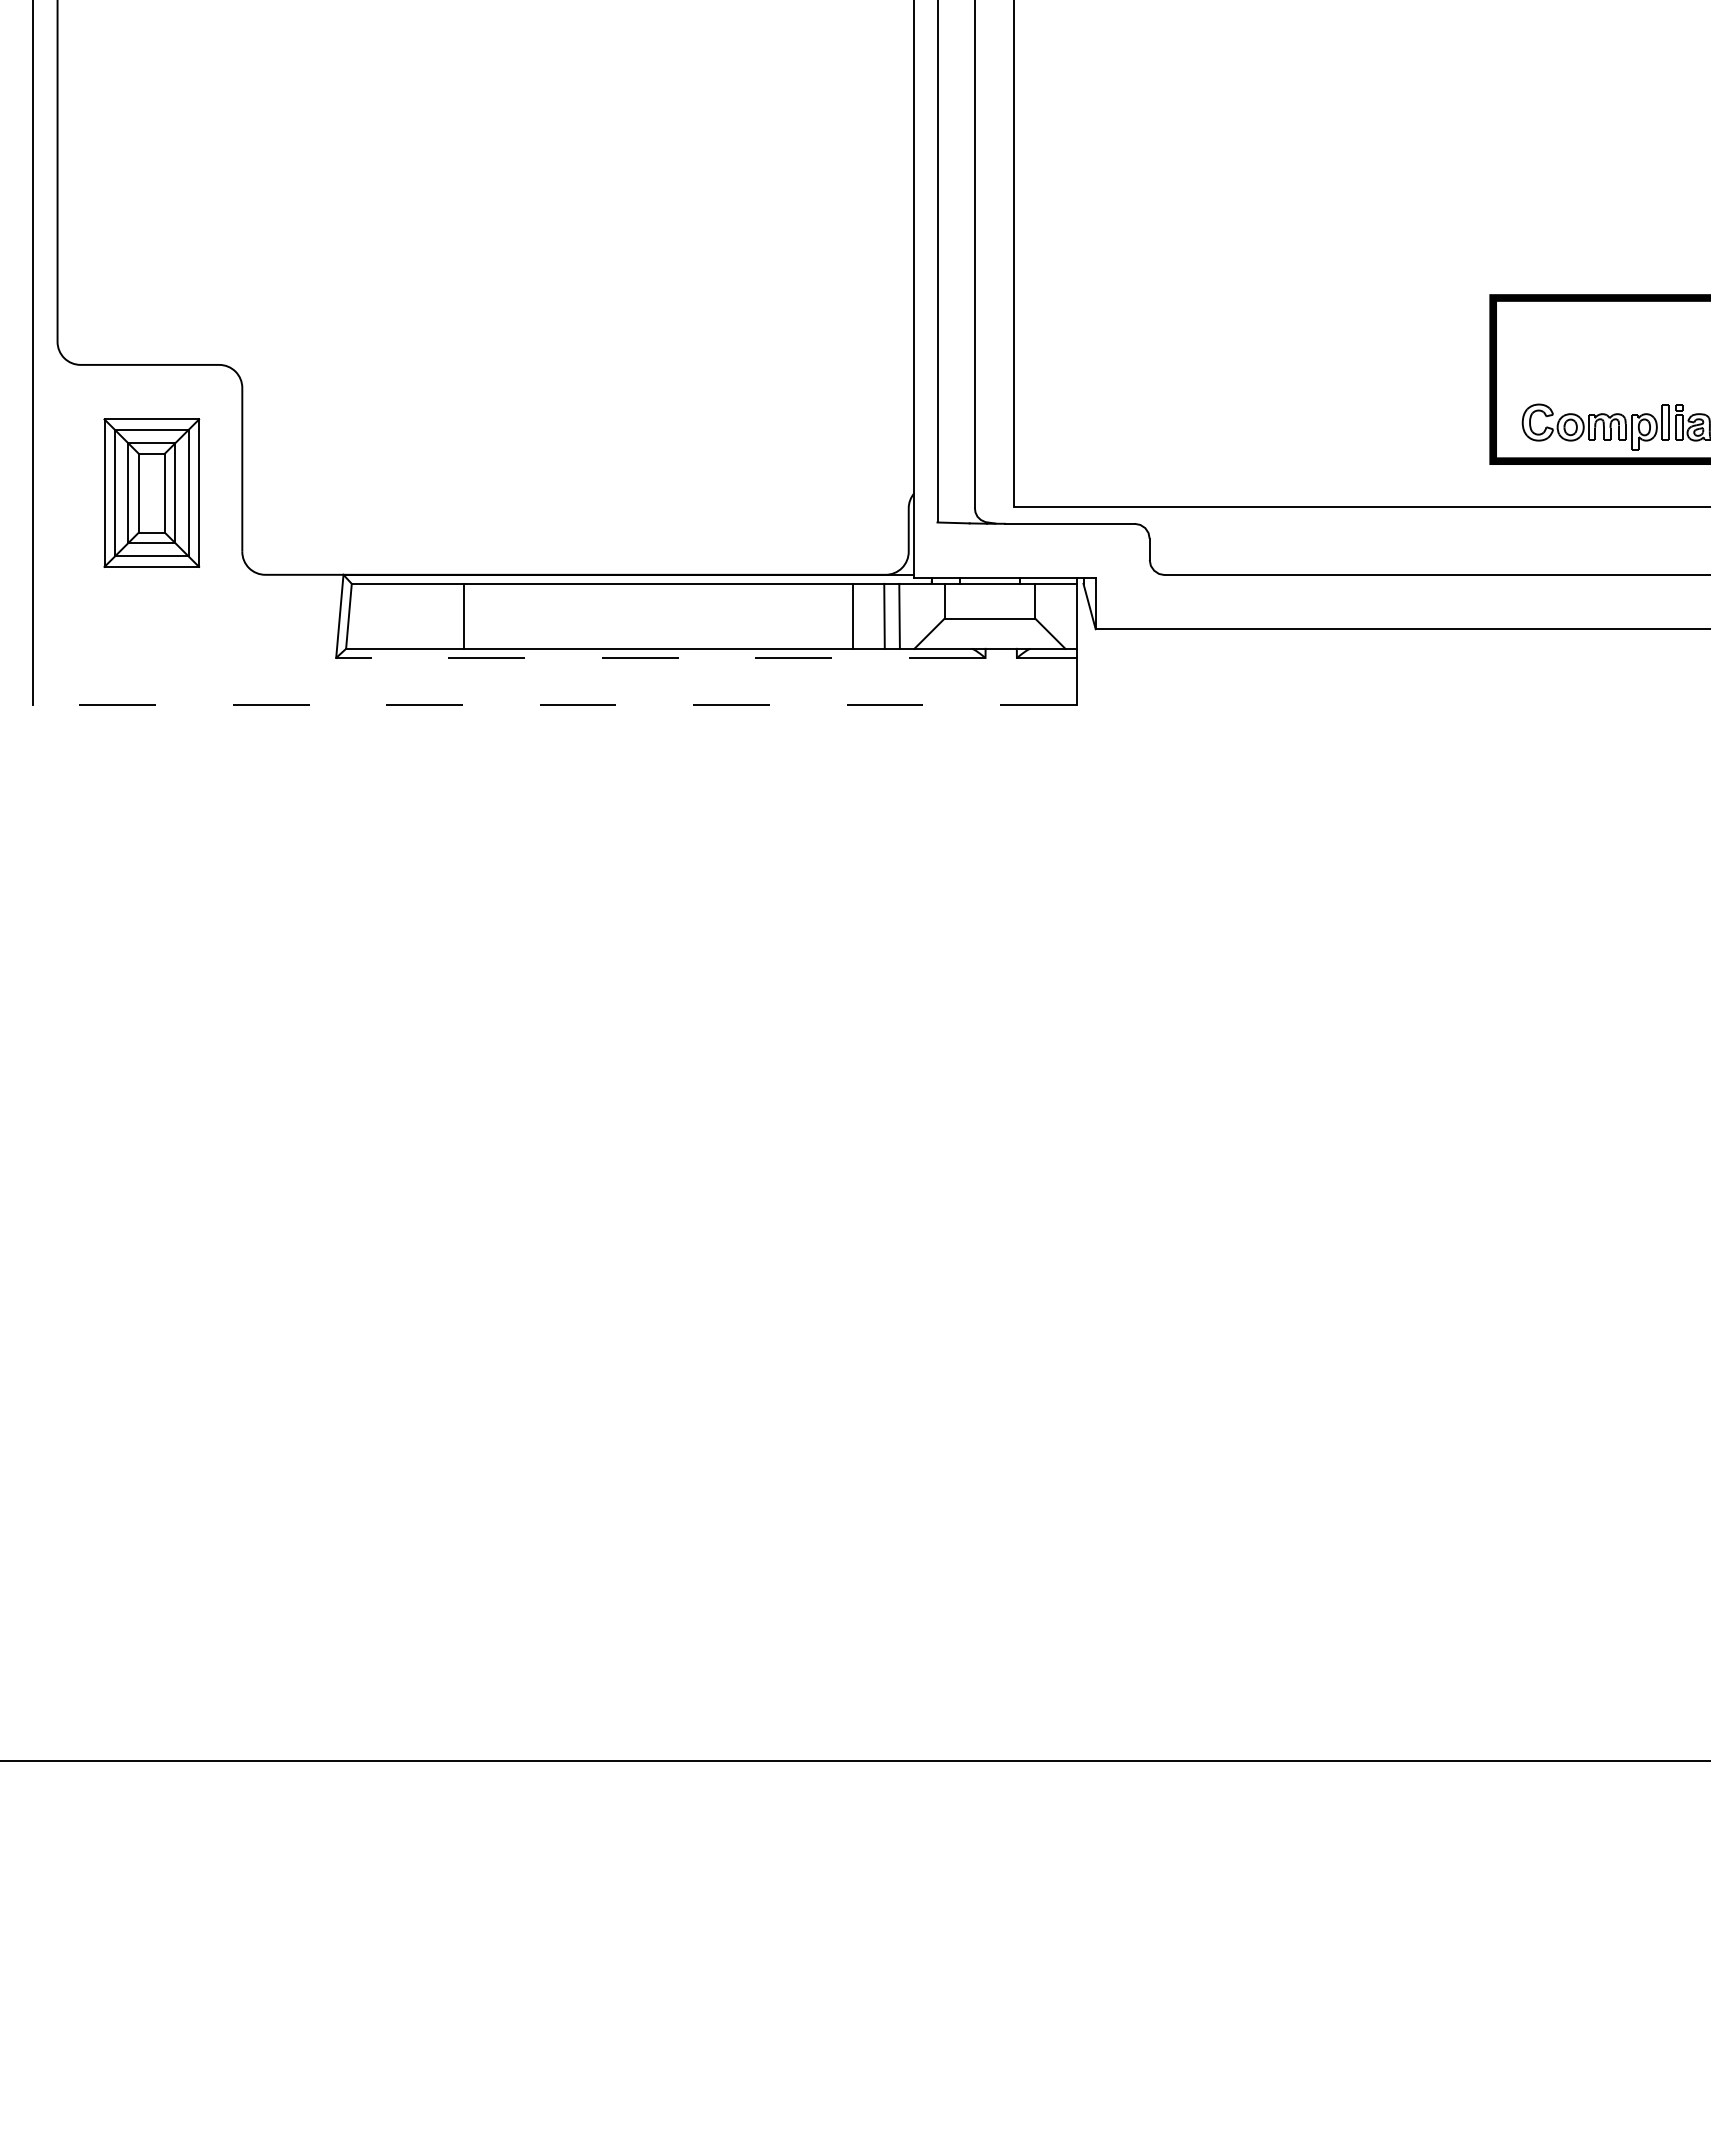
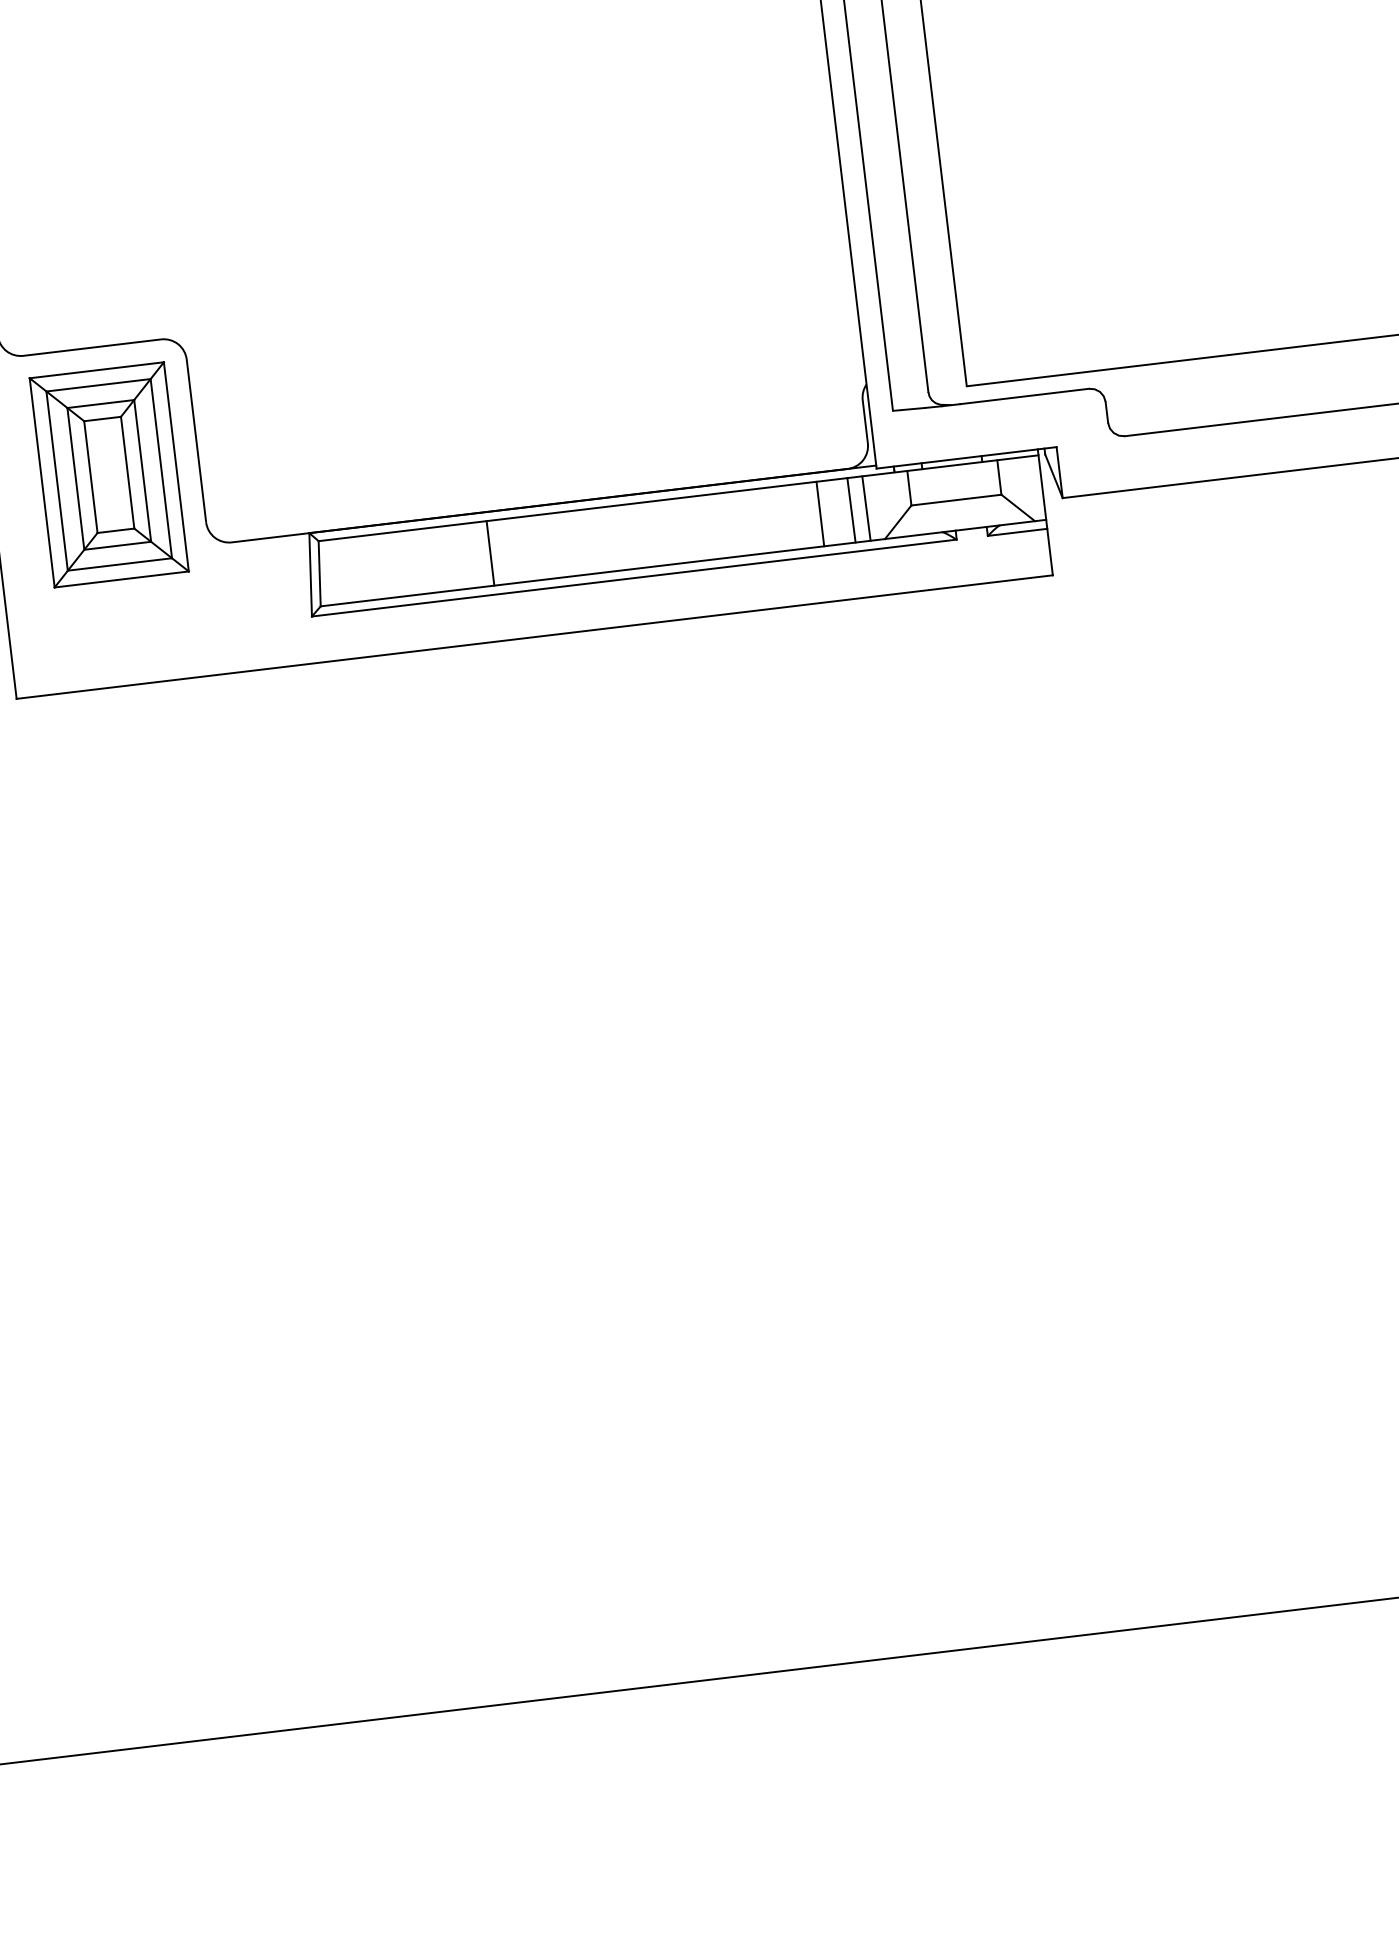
part: (151, 492) -> (108, 474), size x1.43
line: (463, 615) -> (489, 552), moved
line: (660, 657) -> (633, 577), dashed -> solid
line: (555, 704) -> (535, 636), dashed -> solid

